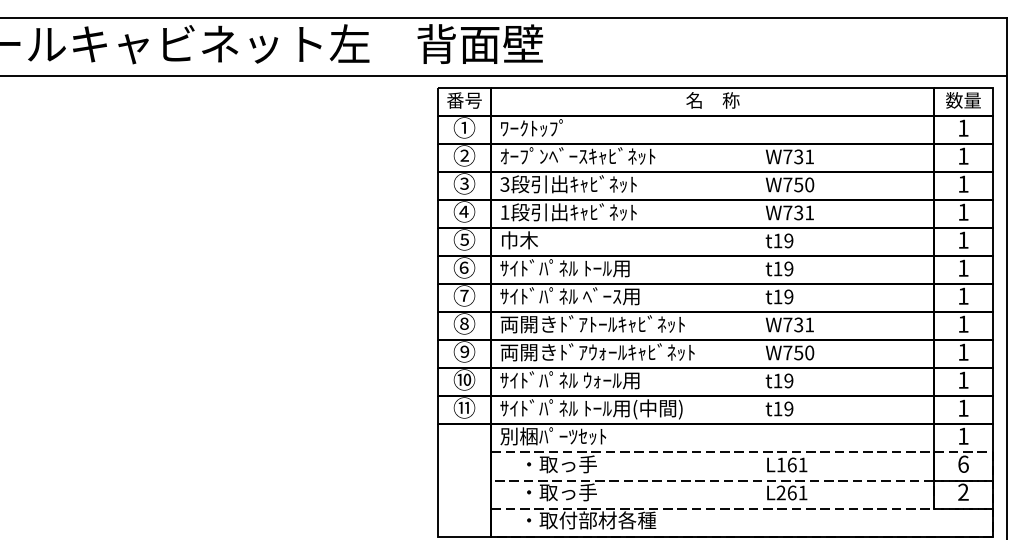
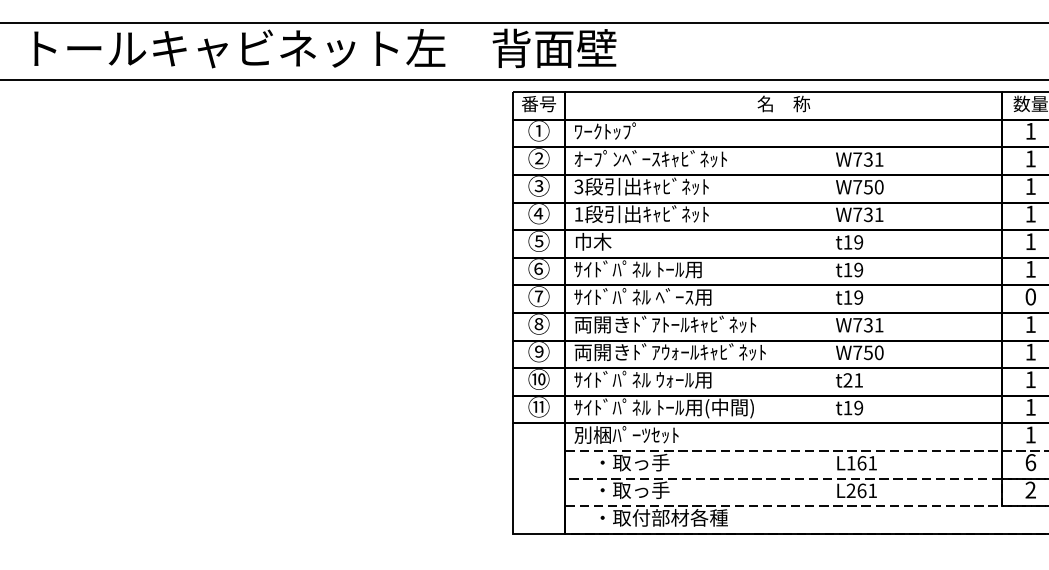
text: (963, 295) -> (1030, 296), 1 -> 0
text: (783, 381) -> (853, 380), t19 -> t21

